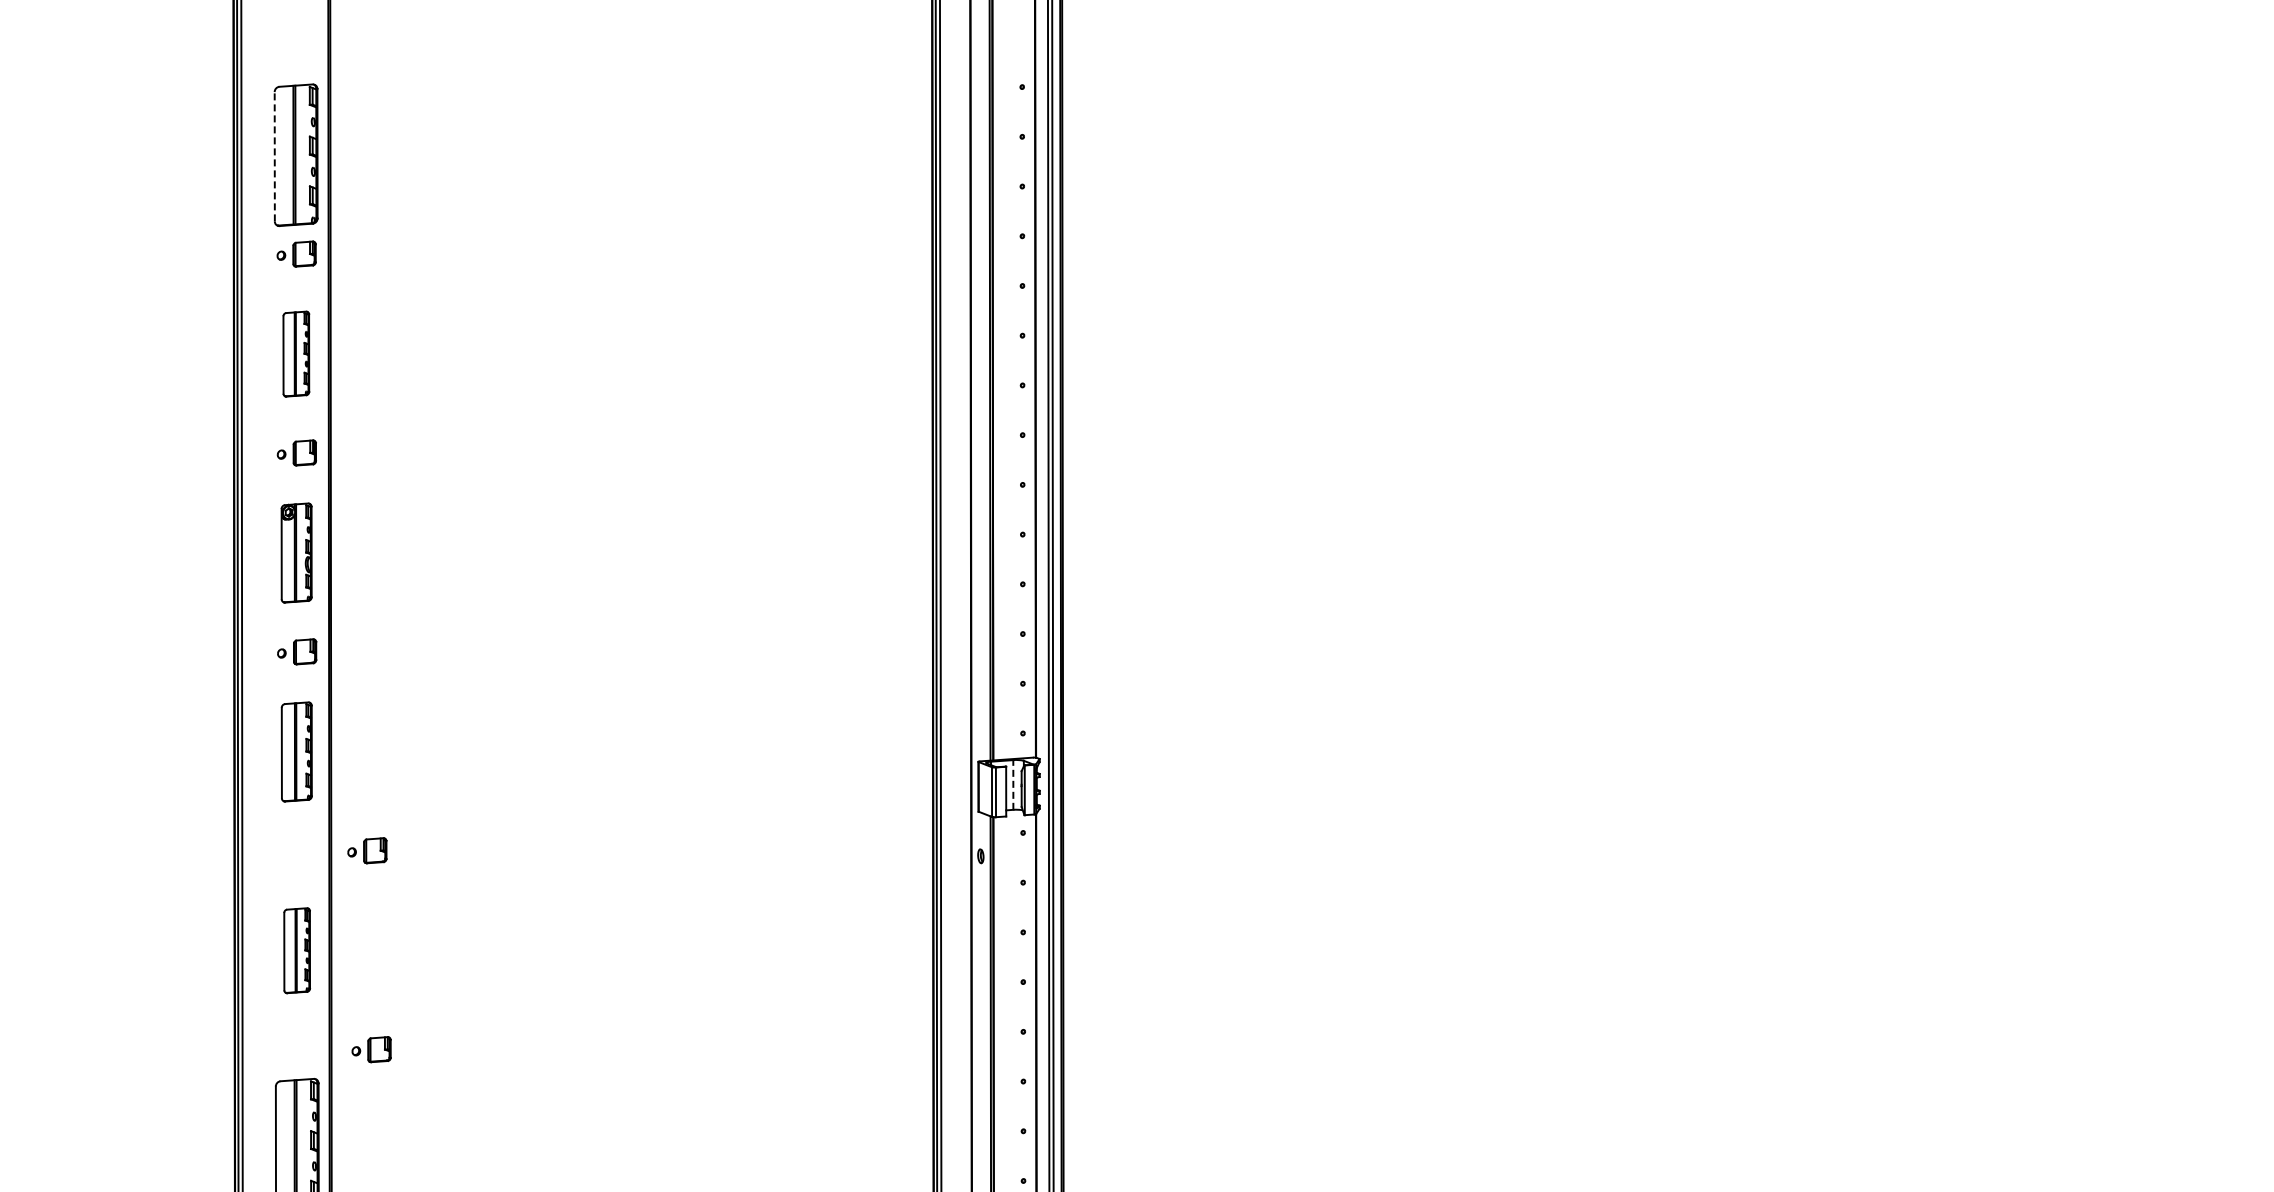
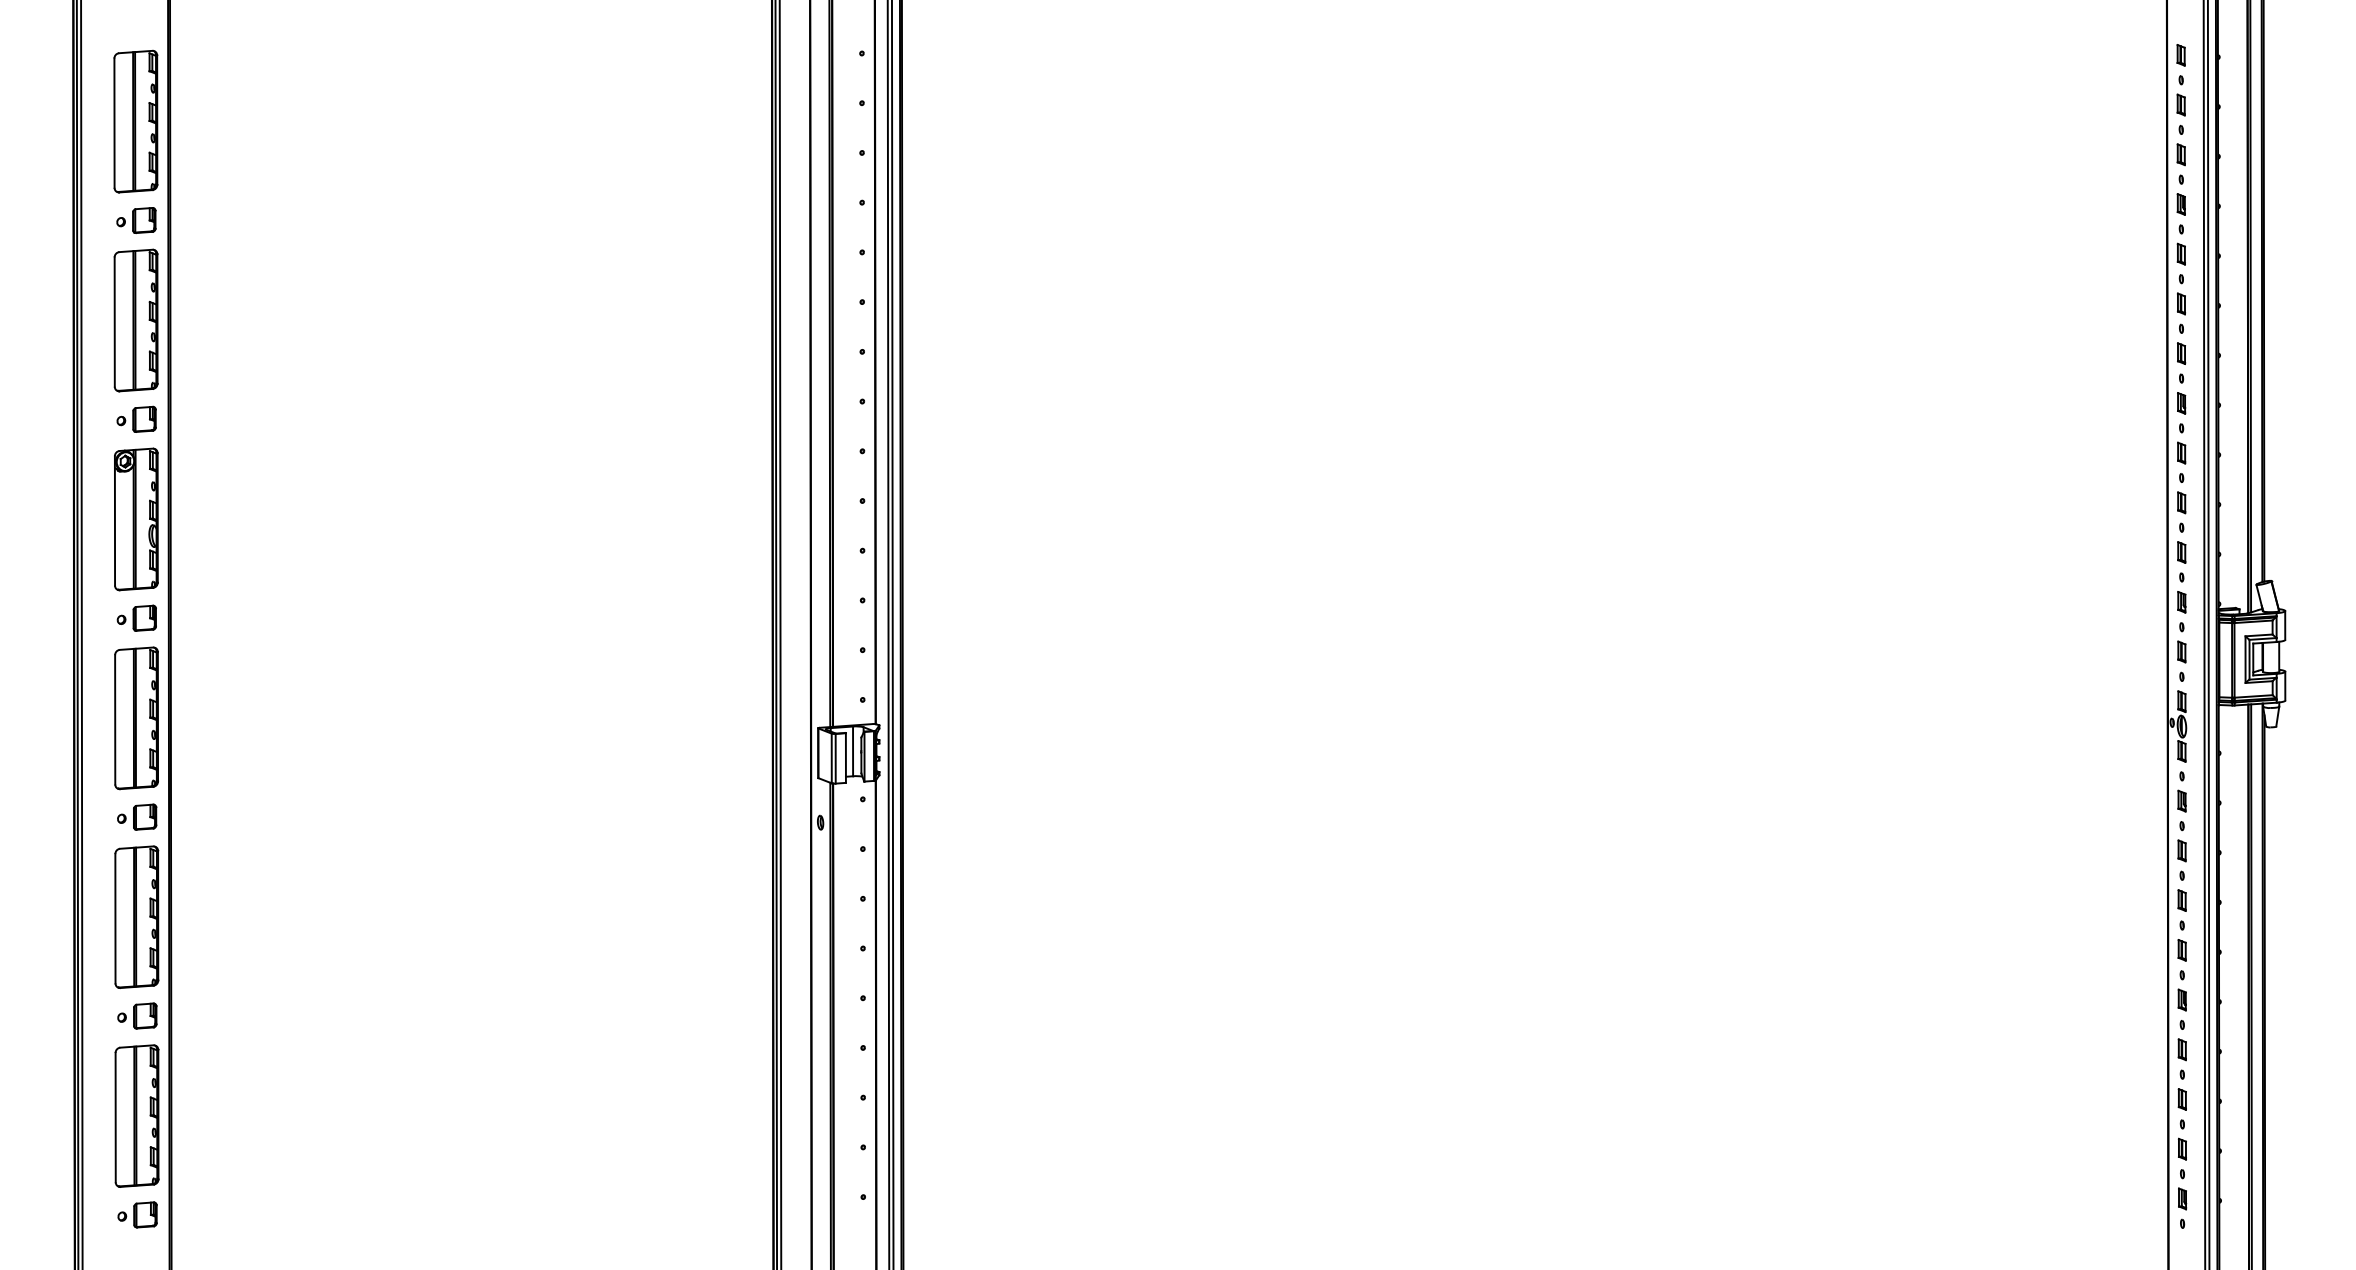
line: (274, 157) -> (114, 123), dashed -> solid
part: (295, 354) -> (135, 320), size x1.67
part: (296, 553) -> (136, 519), size x1.43
part: (296, 752) -> (136, 718), size x1.43
line: (1013, 785) -> (853, 751), dashed -> solid
part: (367, 850) -> (137, 816), moved
part: (296, 950) -> (136, 916), size x1.67
part: (371, 1049) -> (137, 1015), moved

